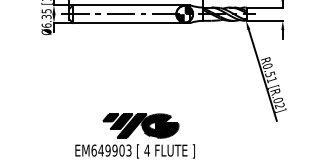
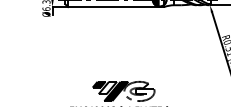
fill: (121, 121) -> (107, 87), removed
fill: (159, 125) -> (138, 90), removed

